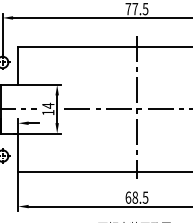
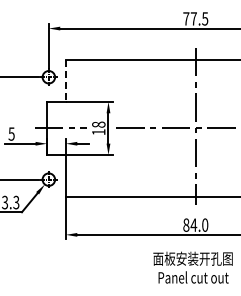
line: (17, 66) -> (65, 81), solid -> dashed
text: (48, 105) -> (98, 124), 14 -> 18
text: (136, 197) -> (195, 224), 68.5 -> 84.0

